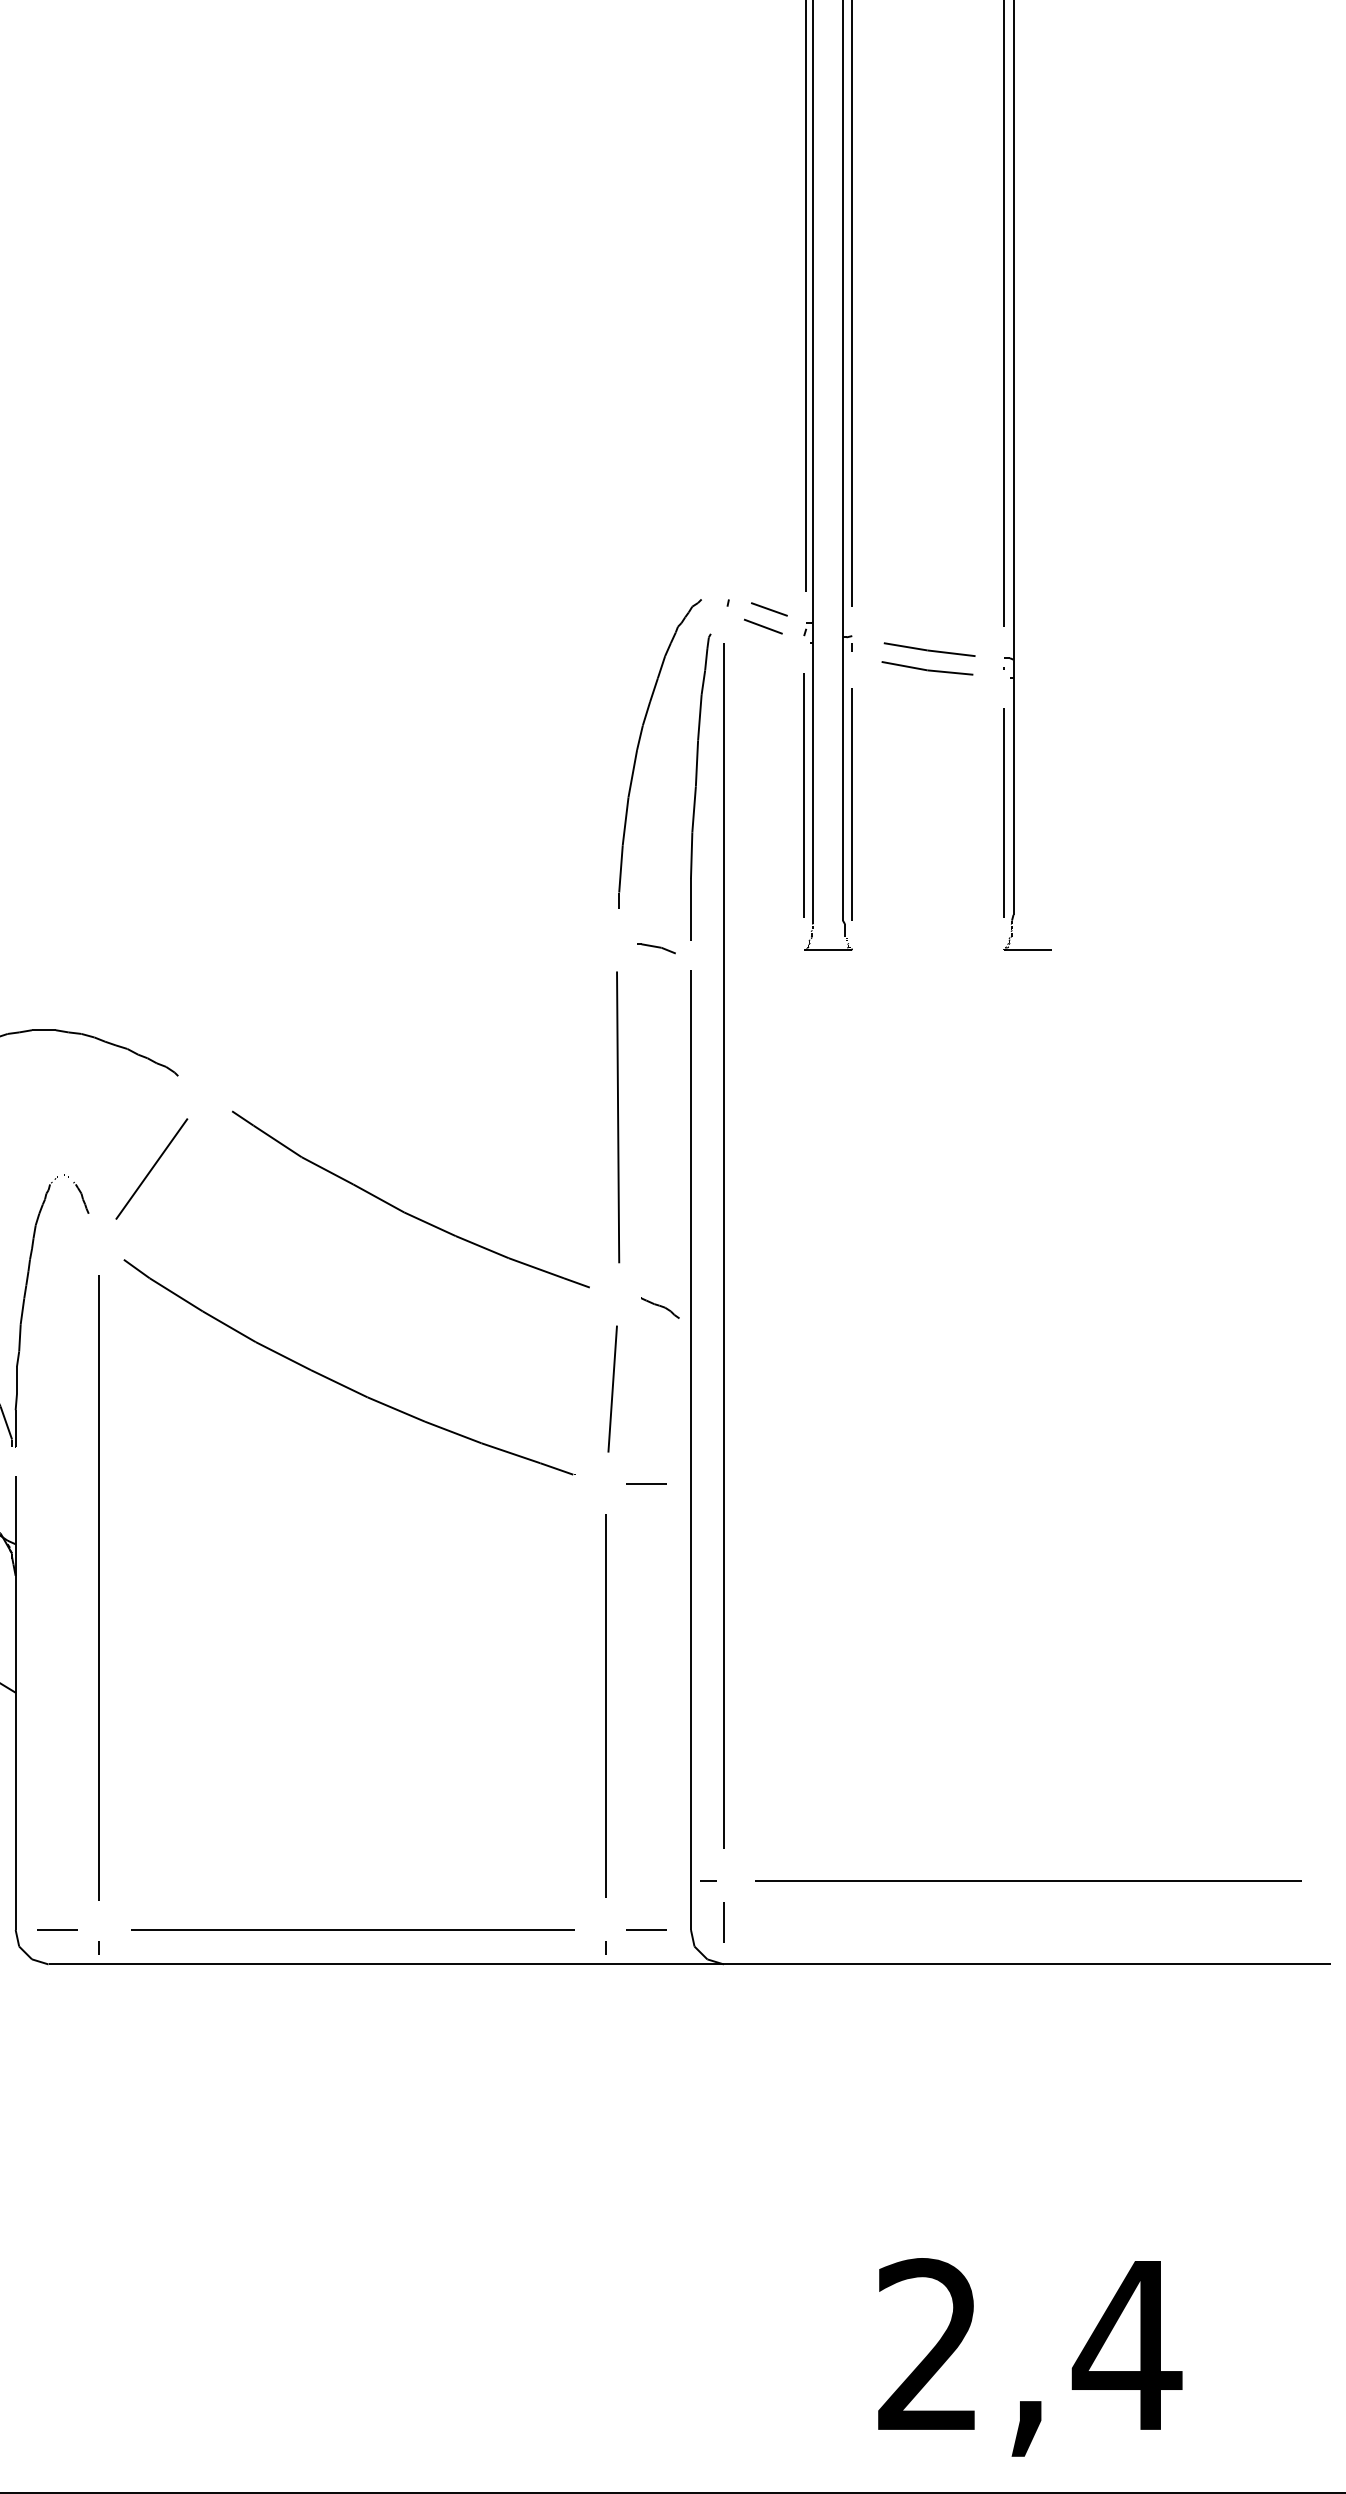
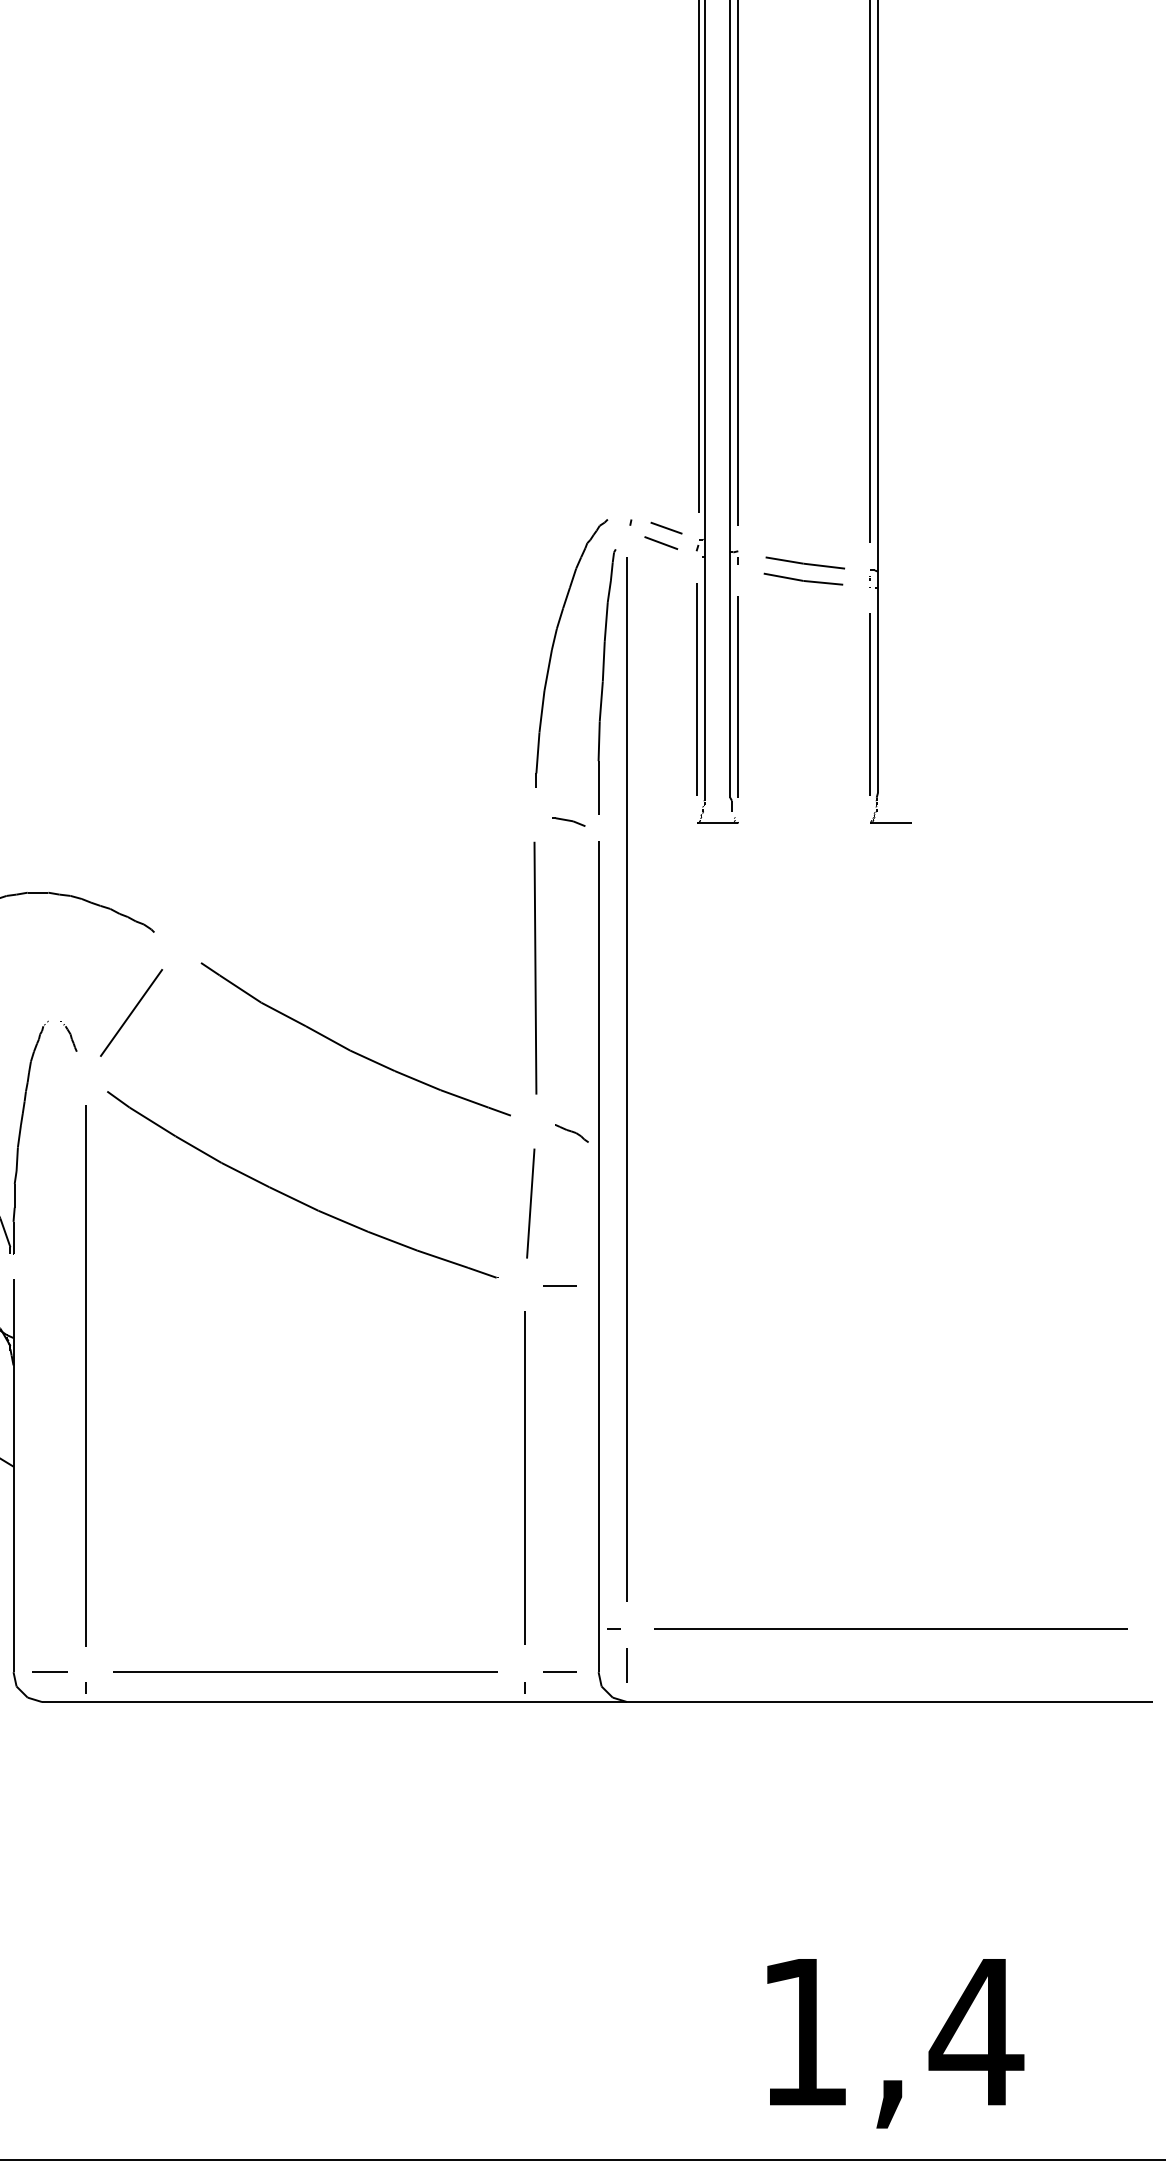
text: (926, 2343) -> (802, 2030), 2,4 -> 1,4

